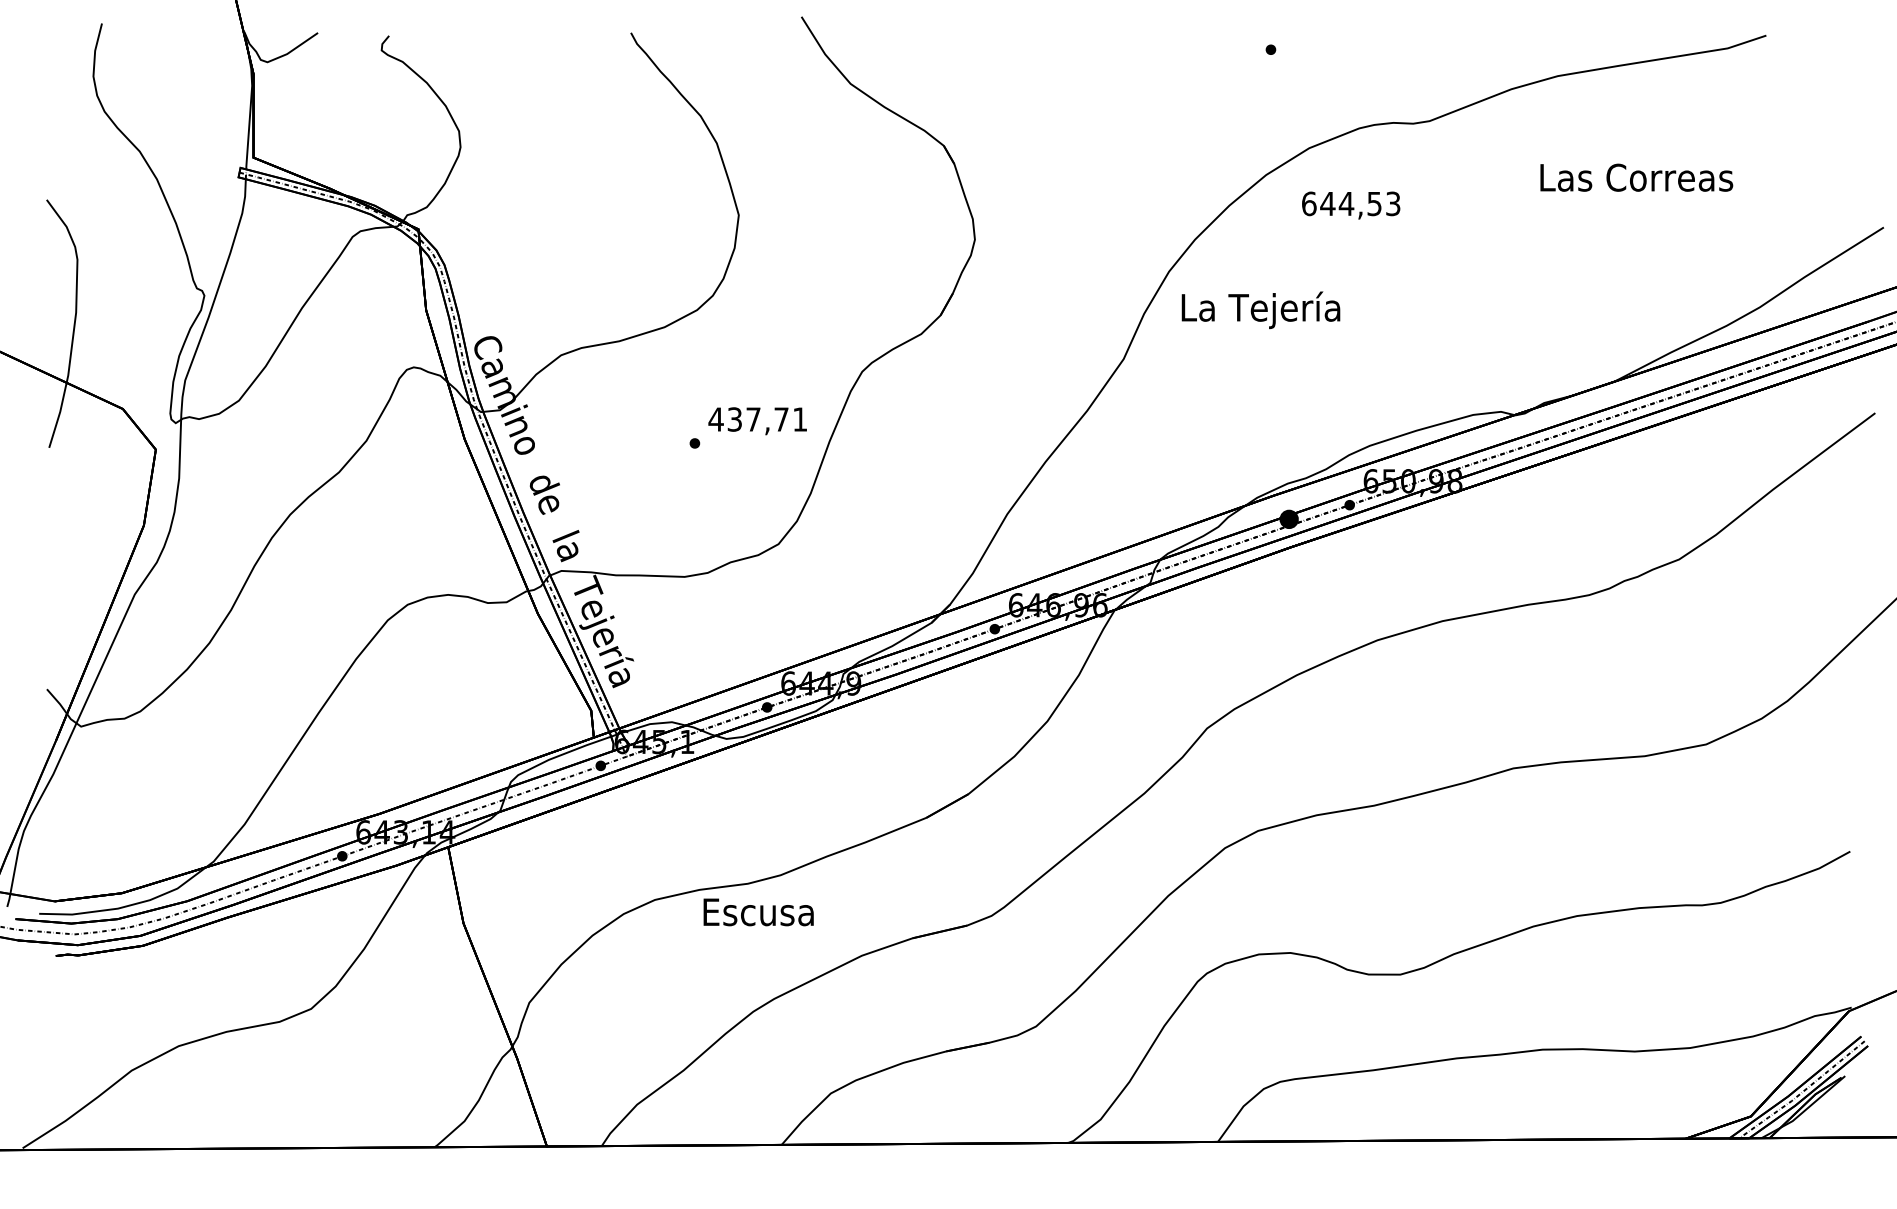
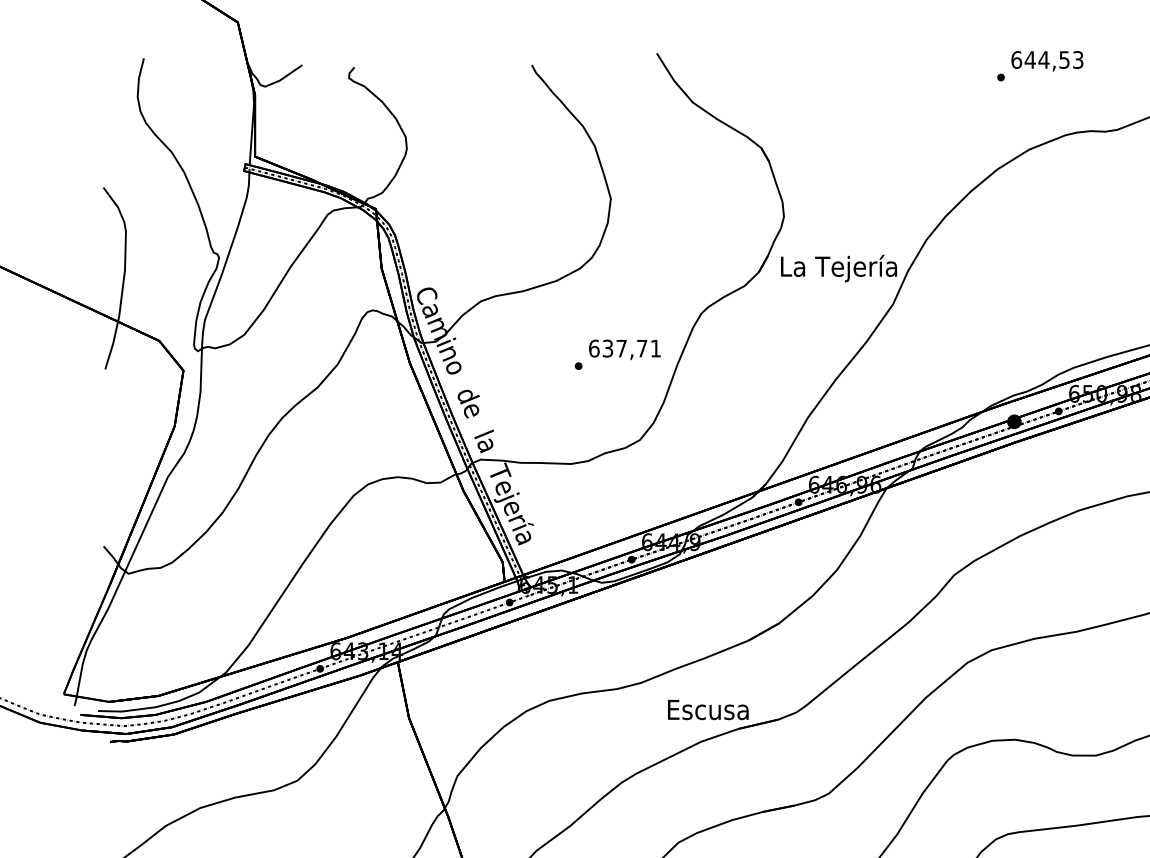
text: (1351, 205) -> (1047, 61), moved
text: (1260, 310) -> (838, 268), moved
text: (715, 419) -> (593, 348), 437,71 -> 637,71
text: (758, 912) -> (708, 710), moved

